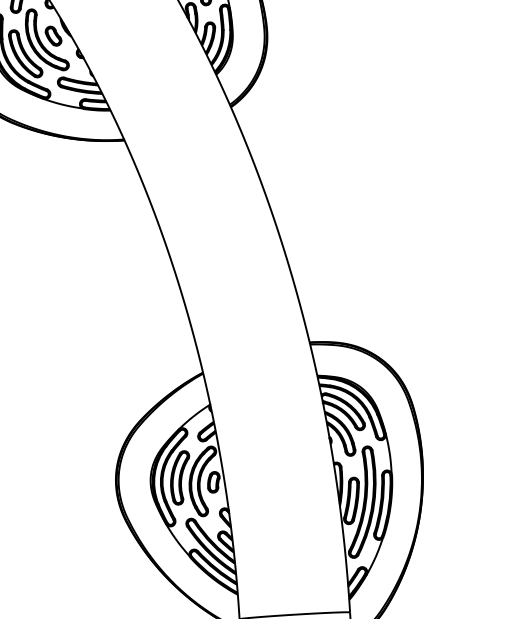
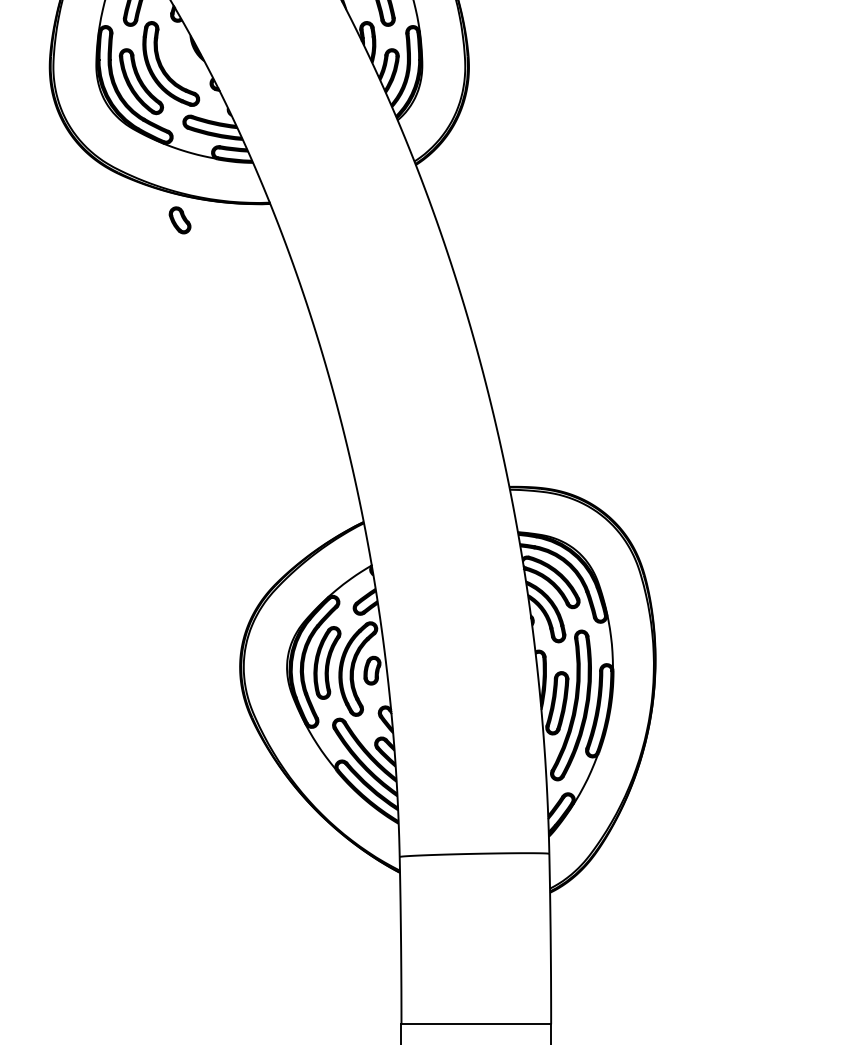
part: (53, 36) -> (179, 220), moved

